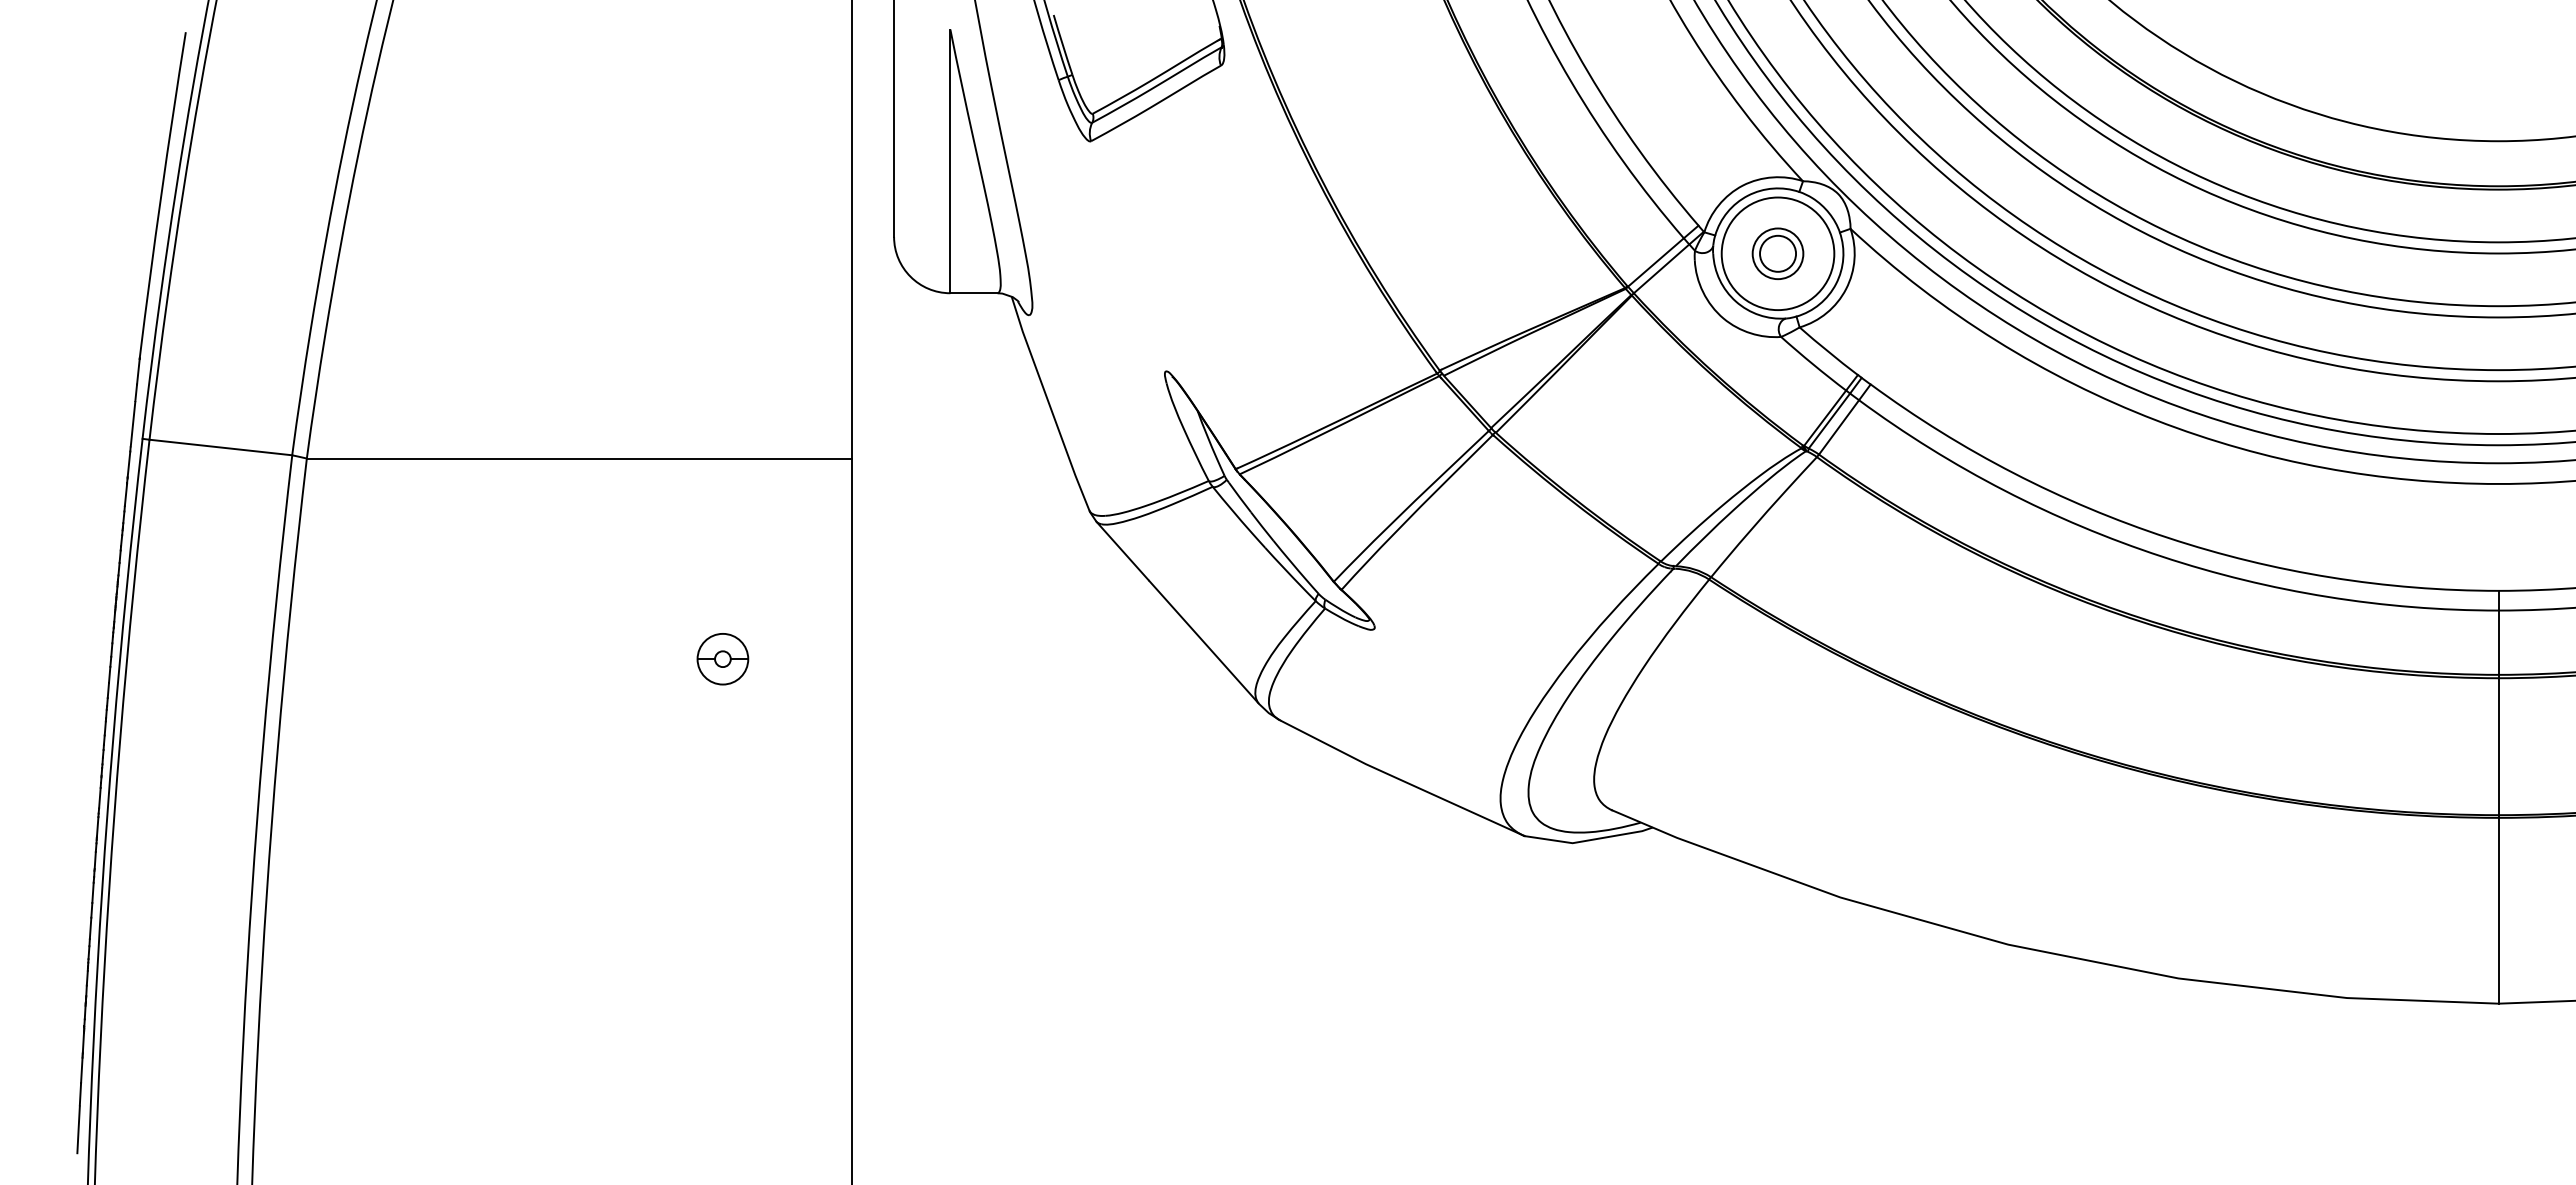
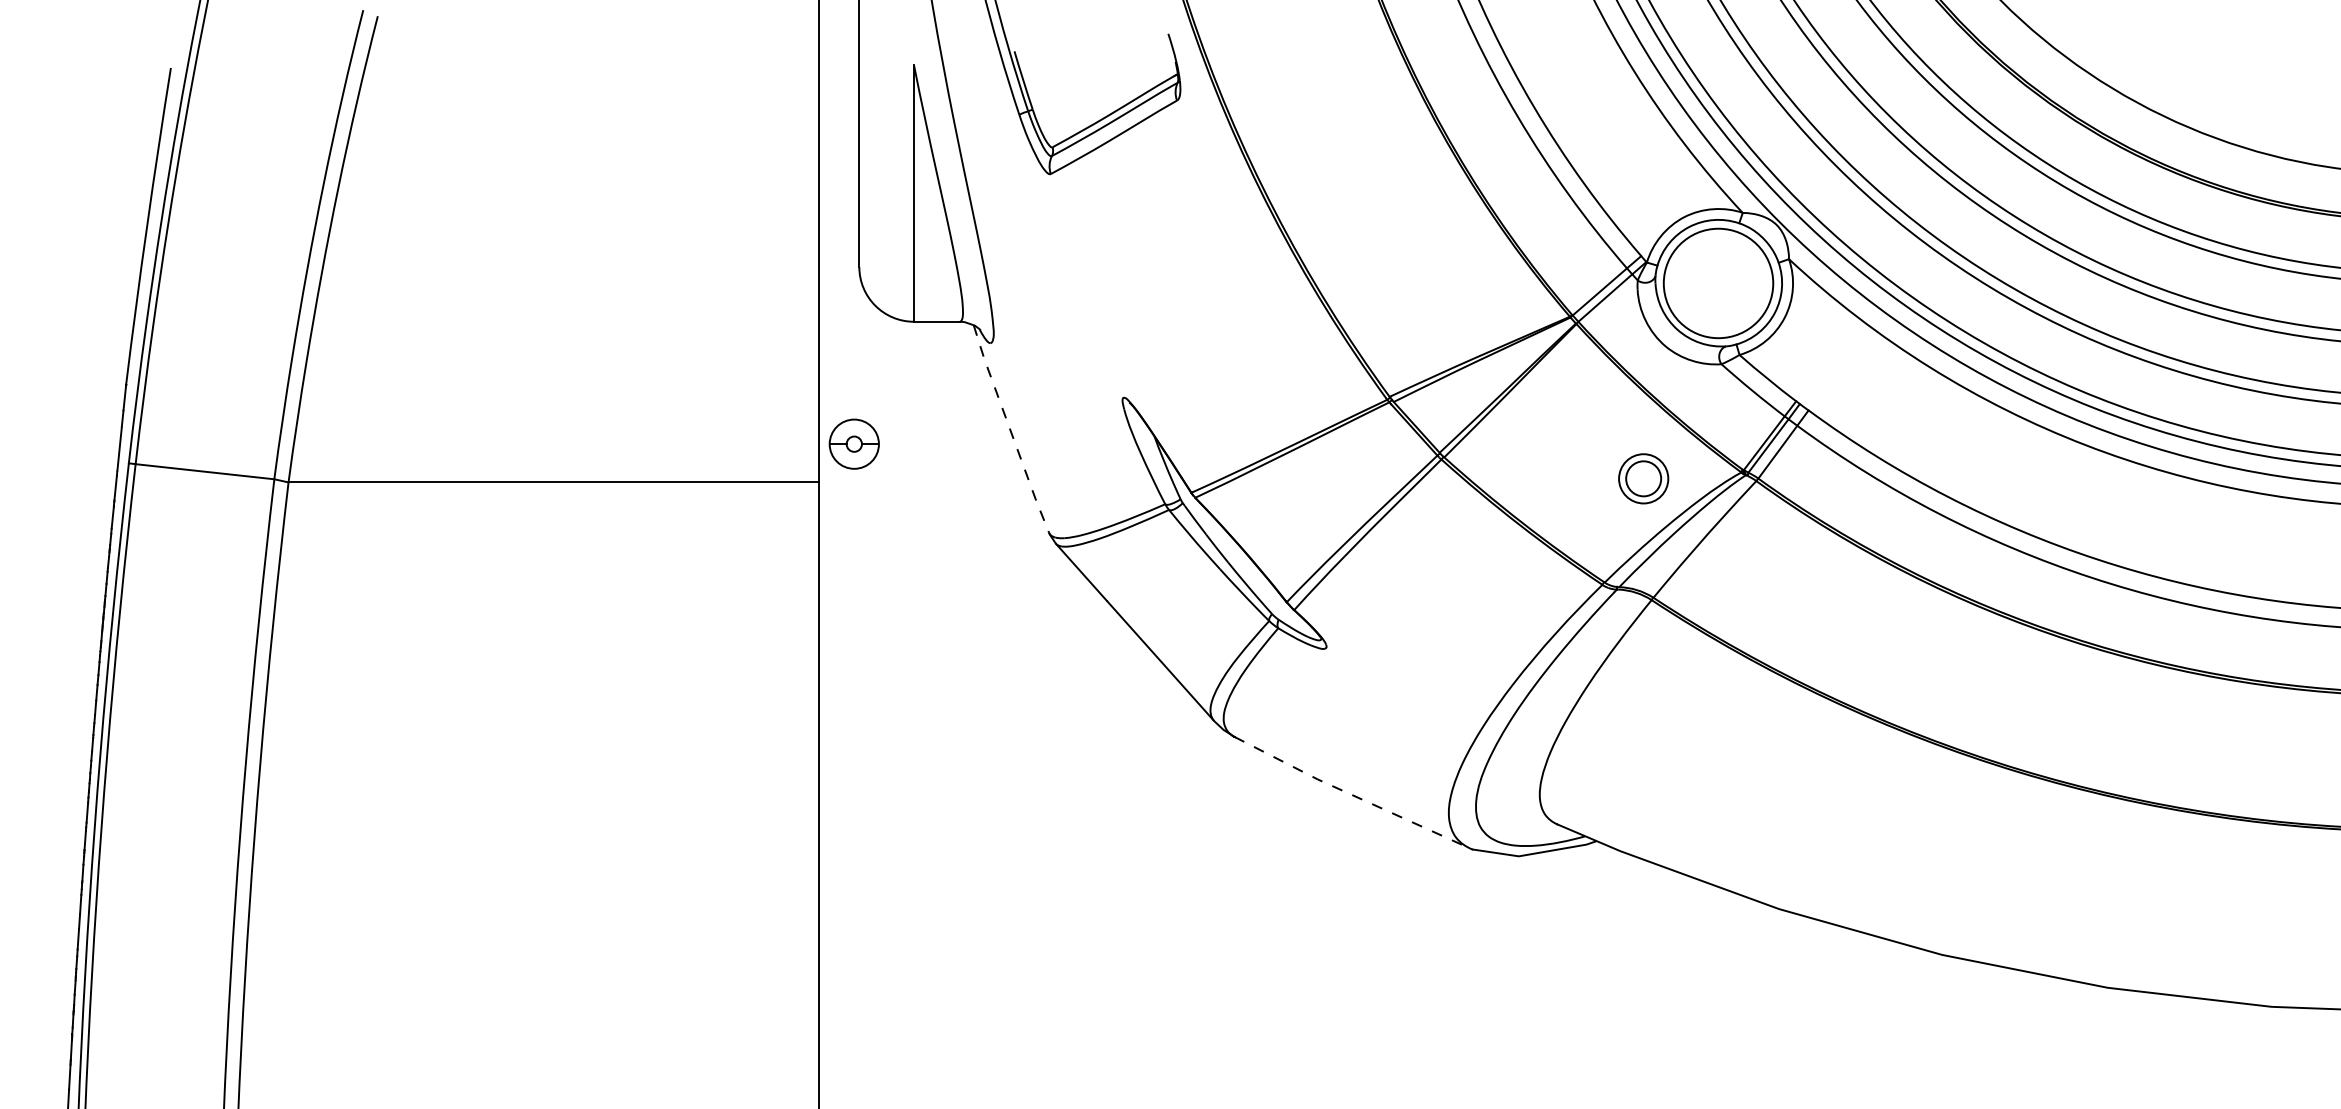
part: (1777, 253) -> (1643, 478), moved
line: (1049, 404) -> (1010, 429), solid -> dashed
part: (722, 659) -> (853, 444), moved
line: (1401, 780) -> (1352, 795), solid -> dashed

